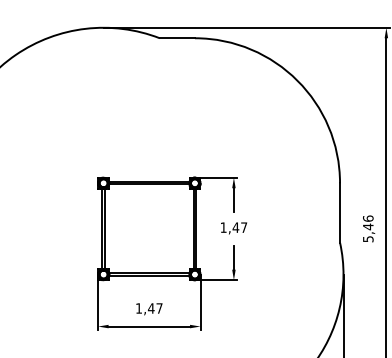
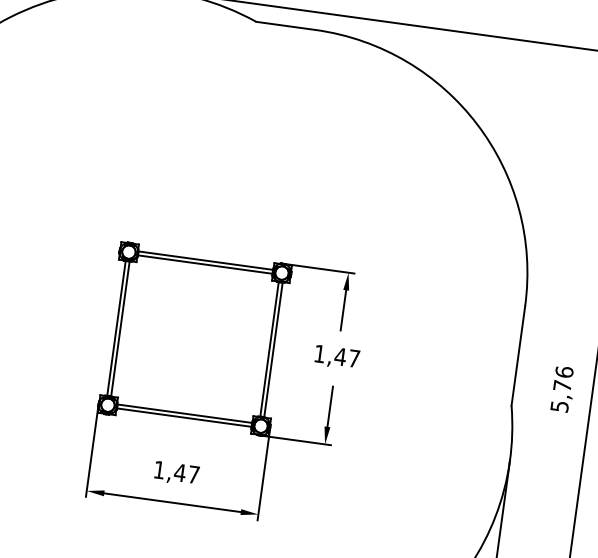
text: (368, 226) -> (562, 385), 5,46 -> 5,76

